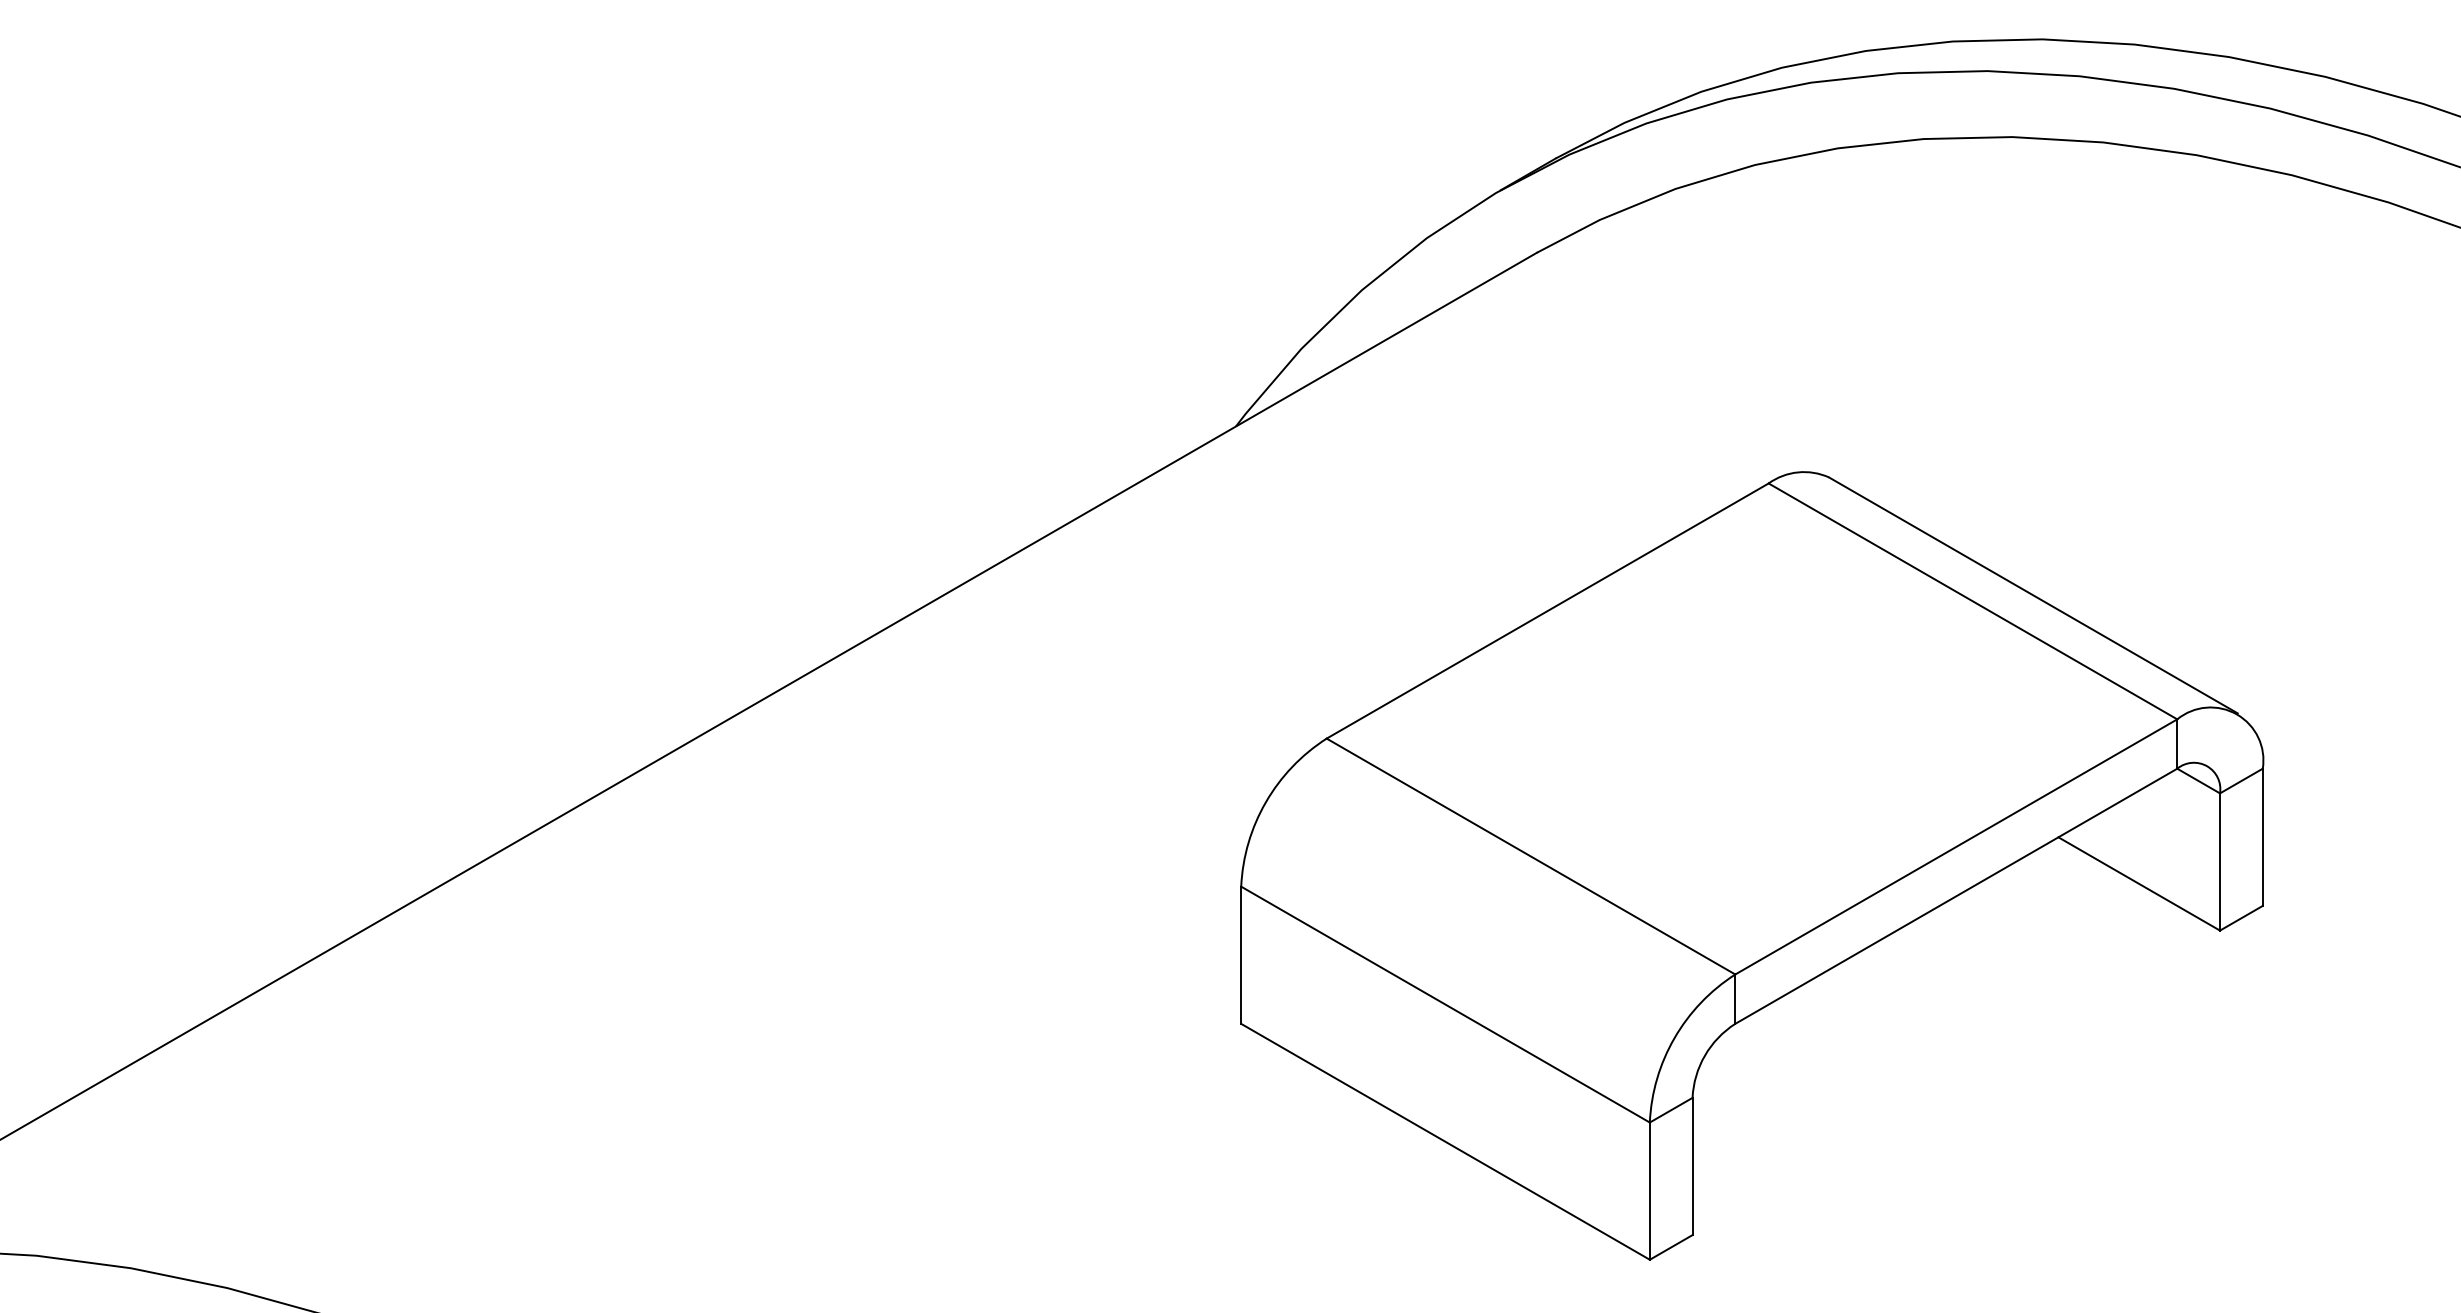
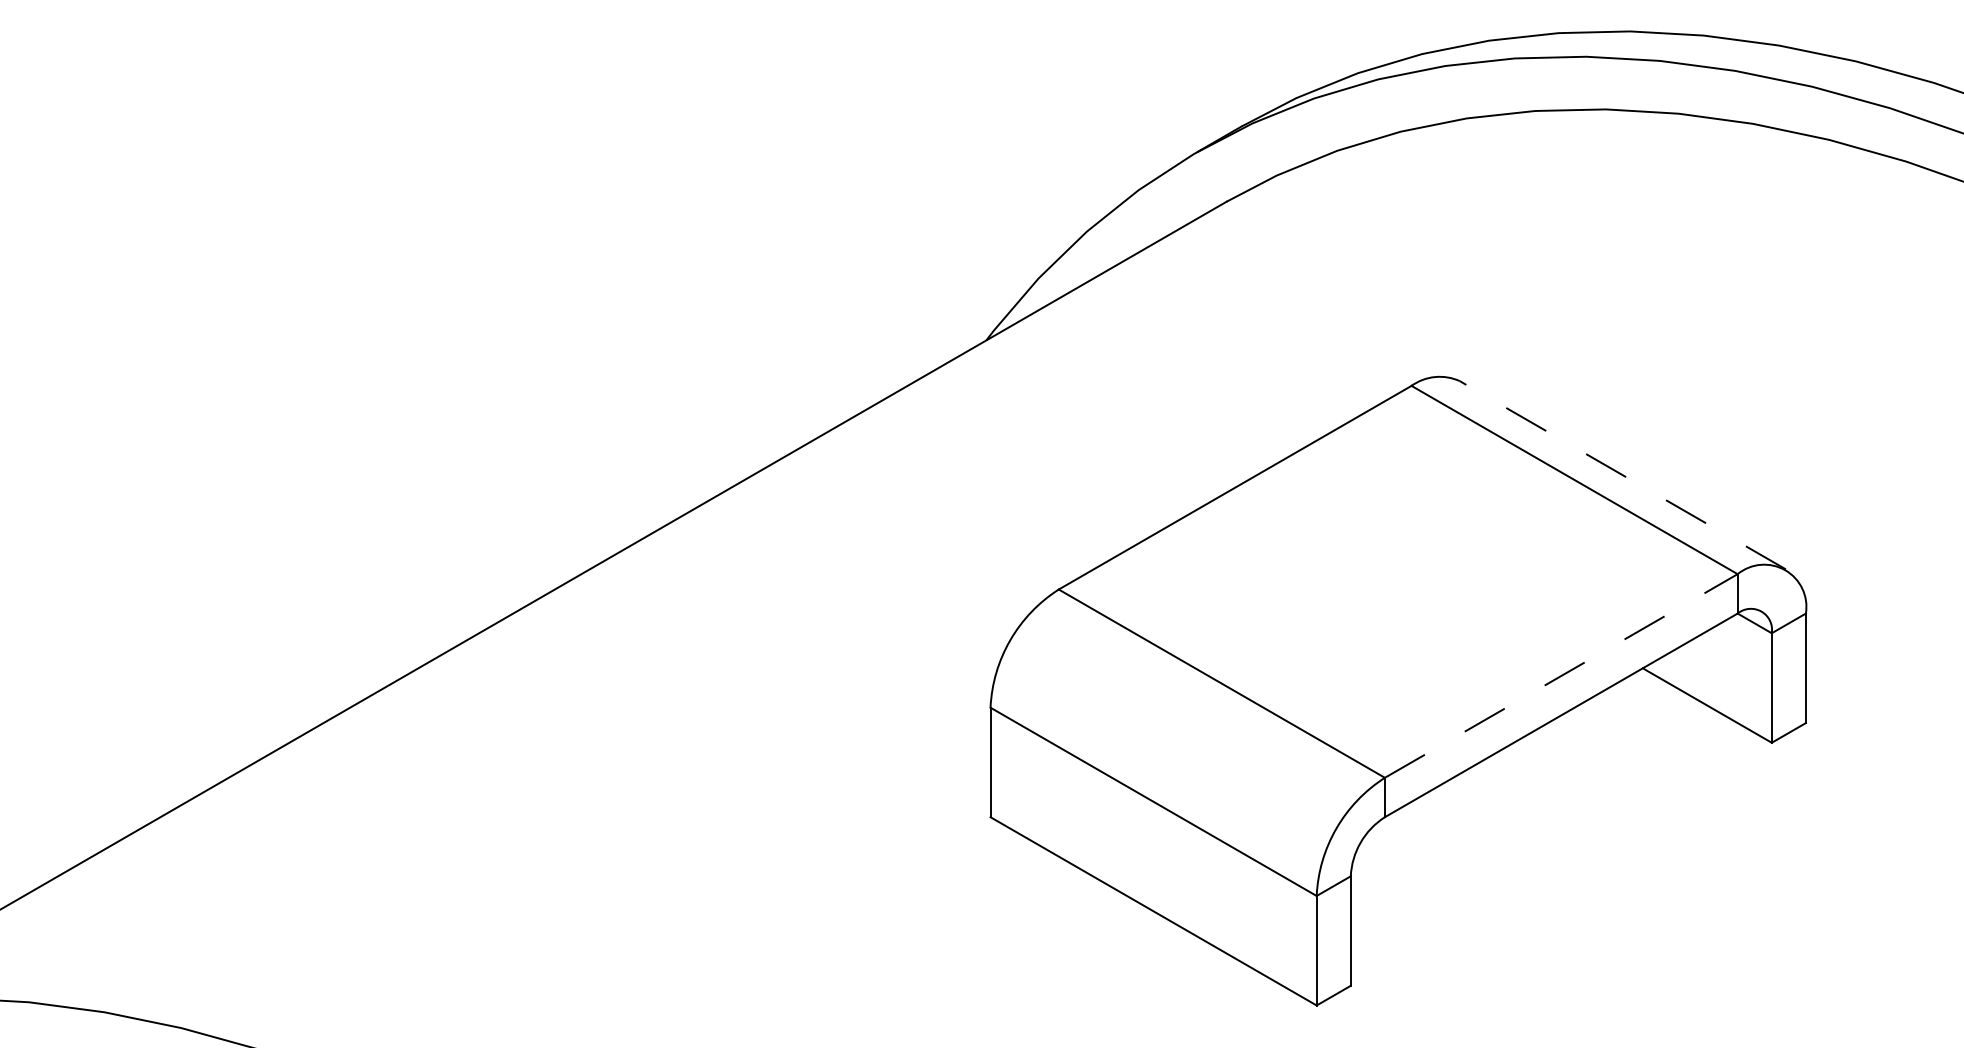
line: (2032, 595) -> (1622, 475), solid -> dashed
line: (1956, 846) -> (1561, 675), solid -> dashed

